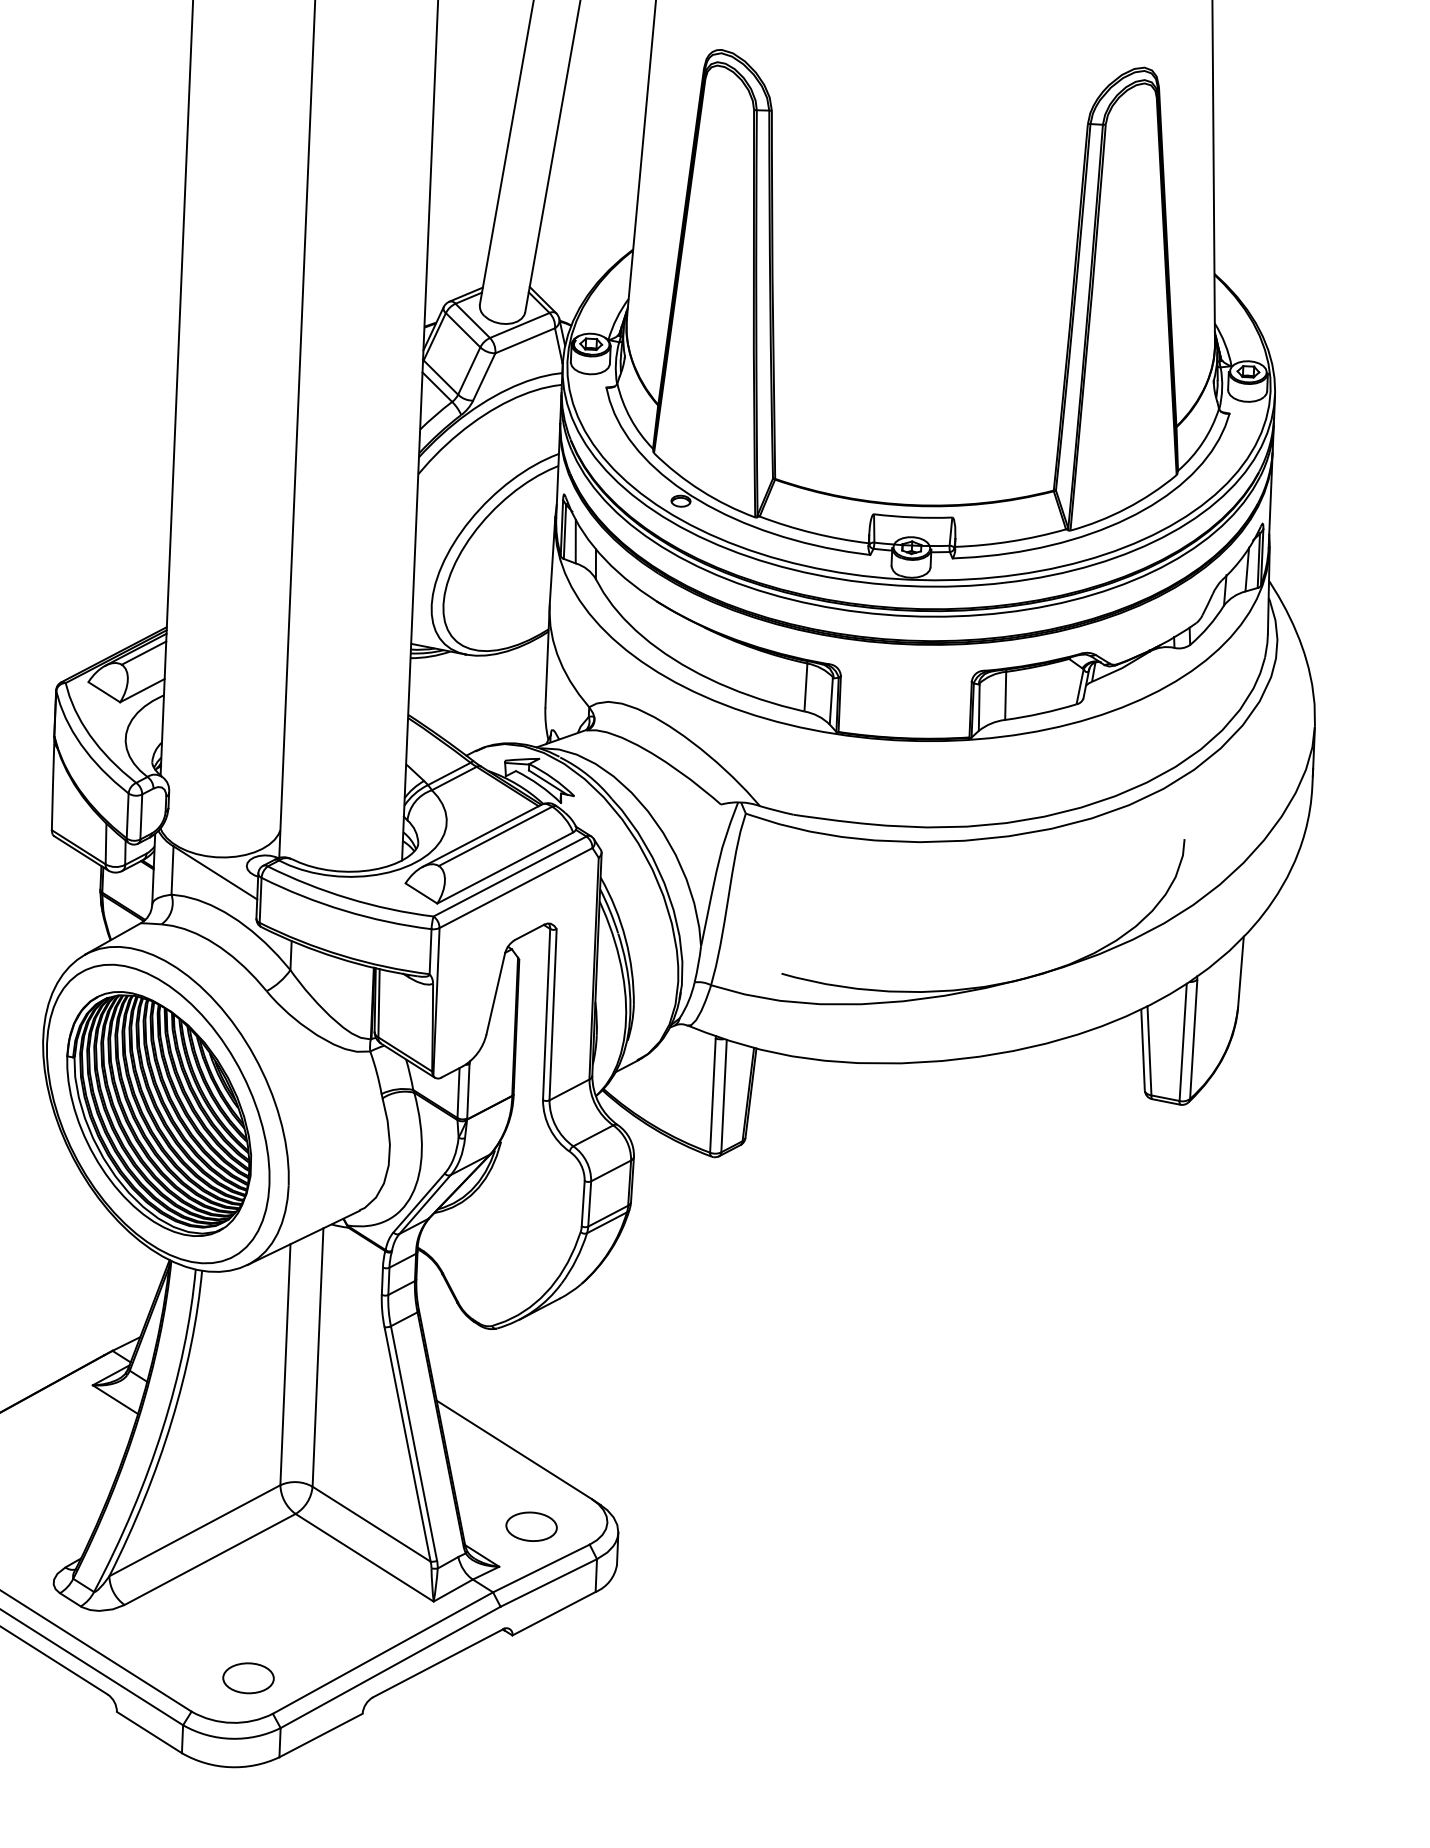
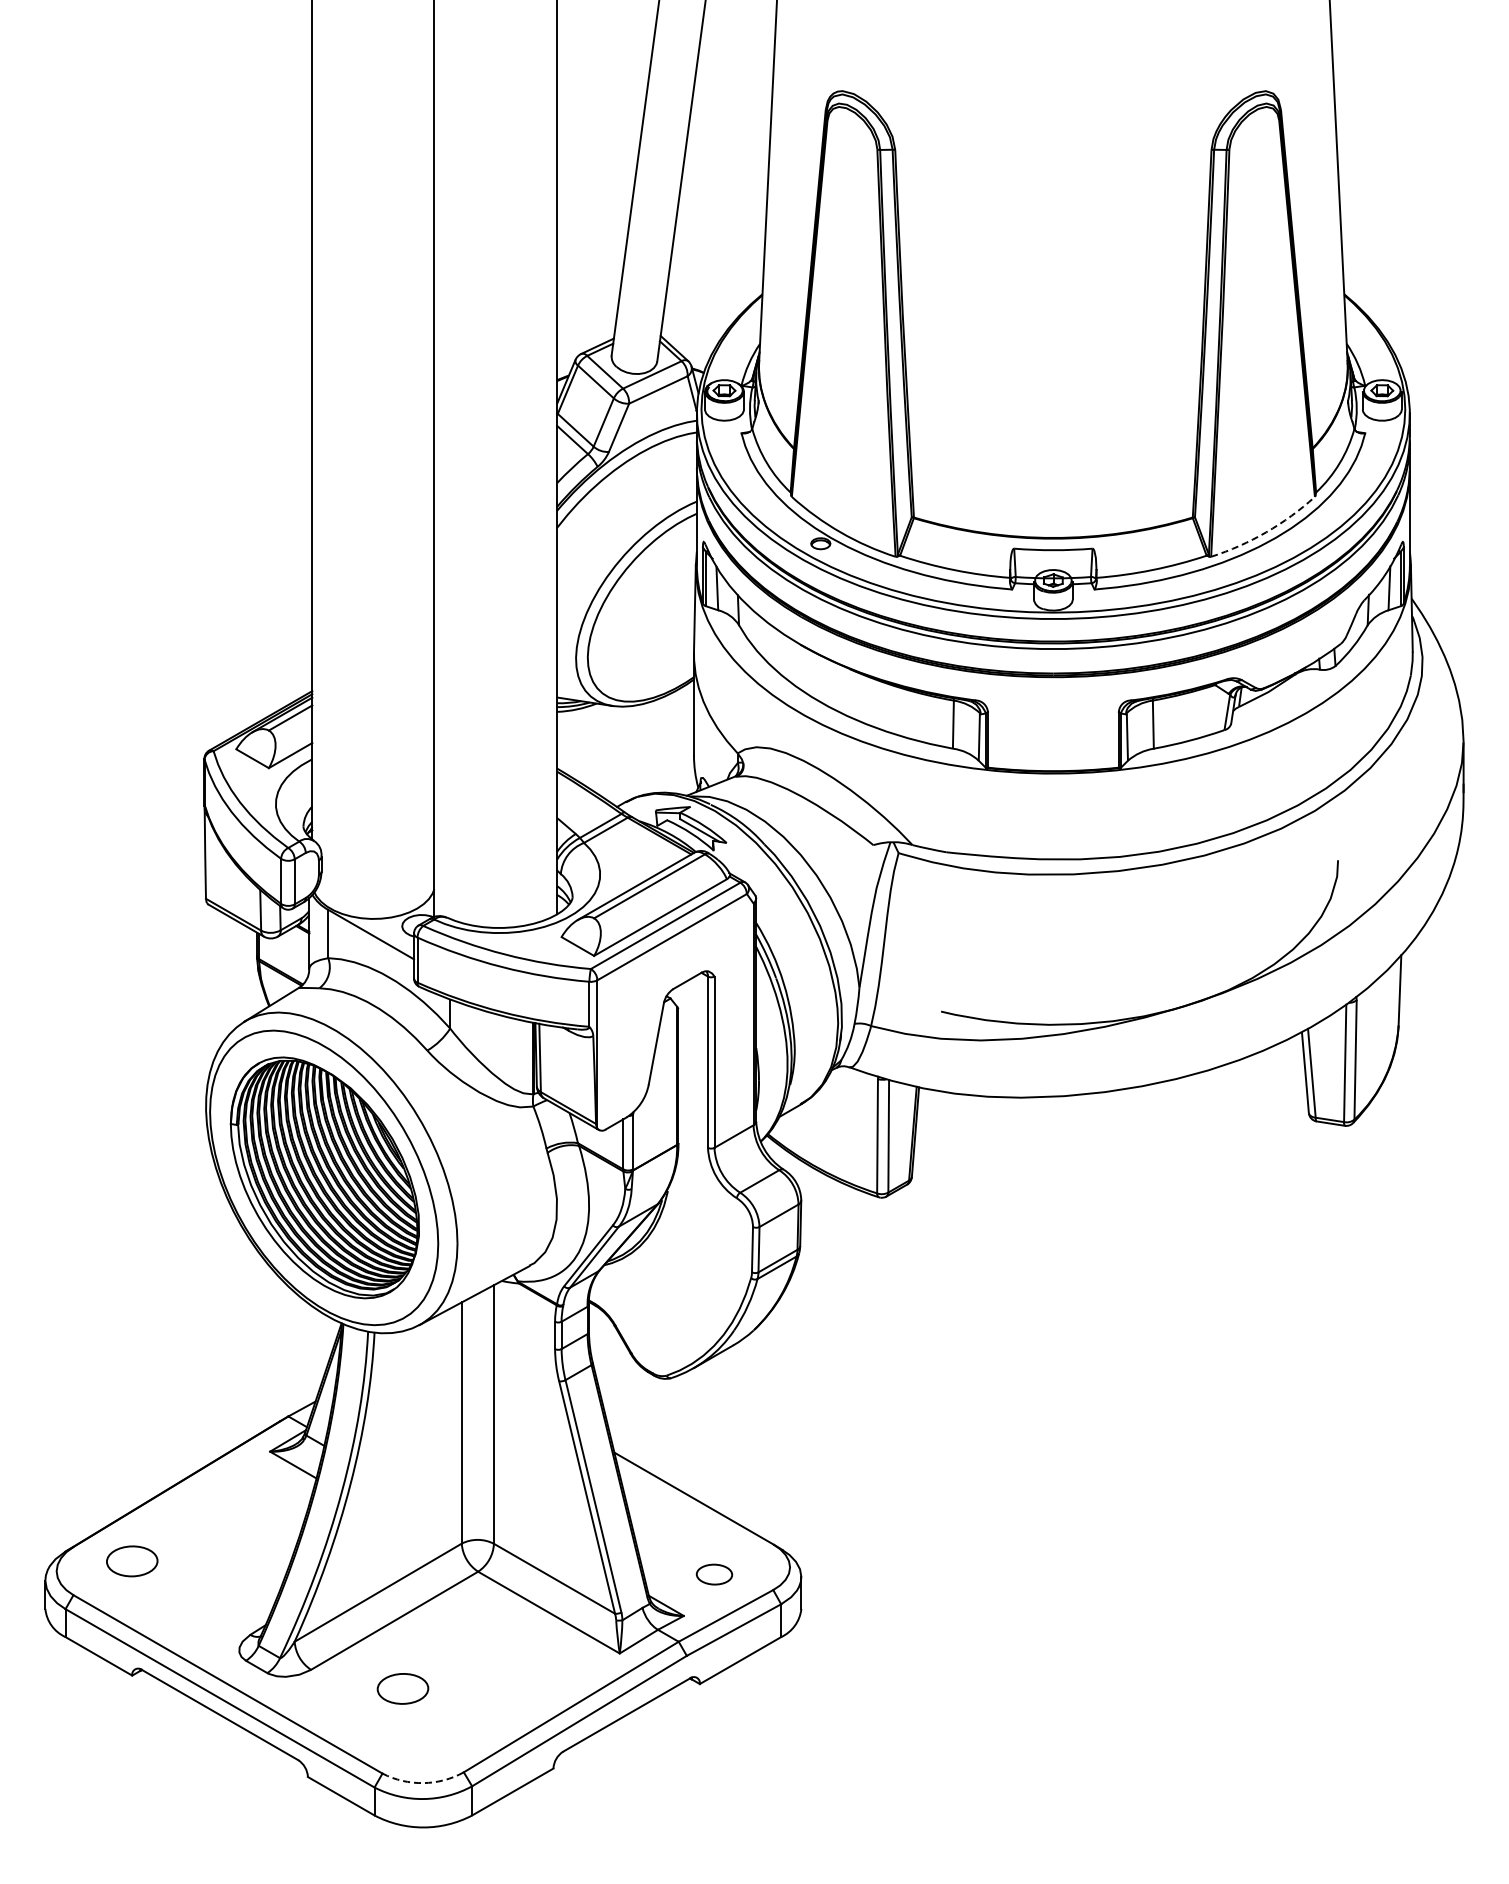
arc: (1126, 508) -> (1266, 532), solid -> dashed
part: (531, 1526) -> (714, 1574), size x0.7
part: (248, 1677) -> (402, 1688), moved
arc: (232, 1723) -> (423, 1783), solid -> dashed

